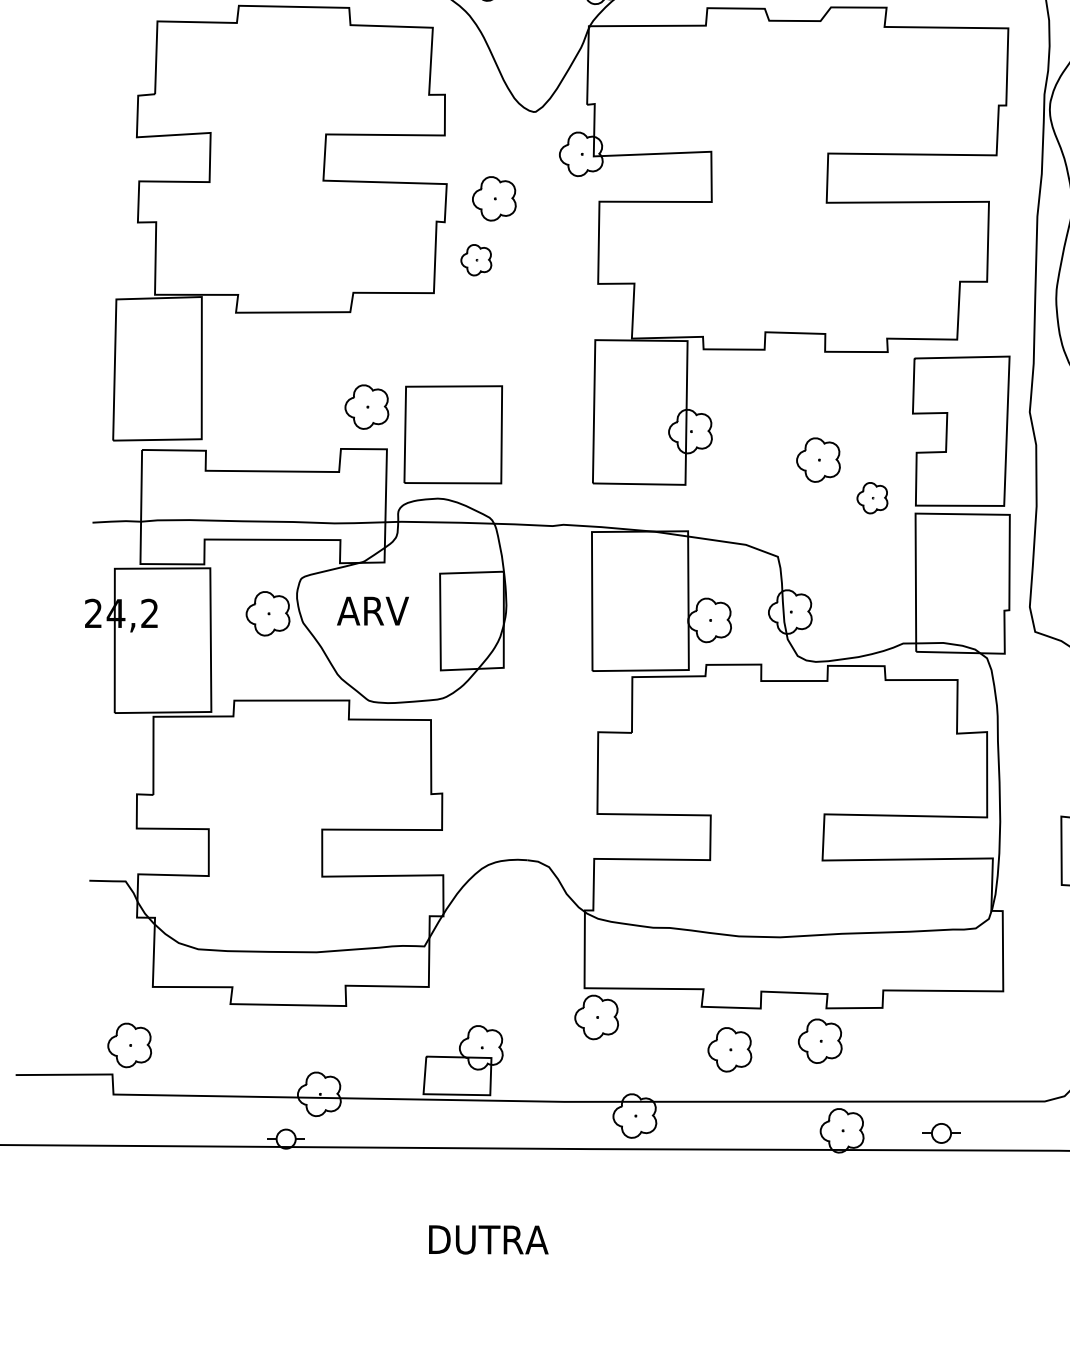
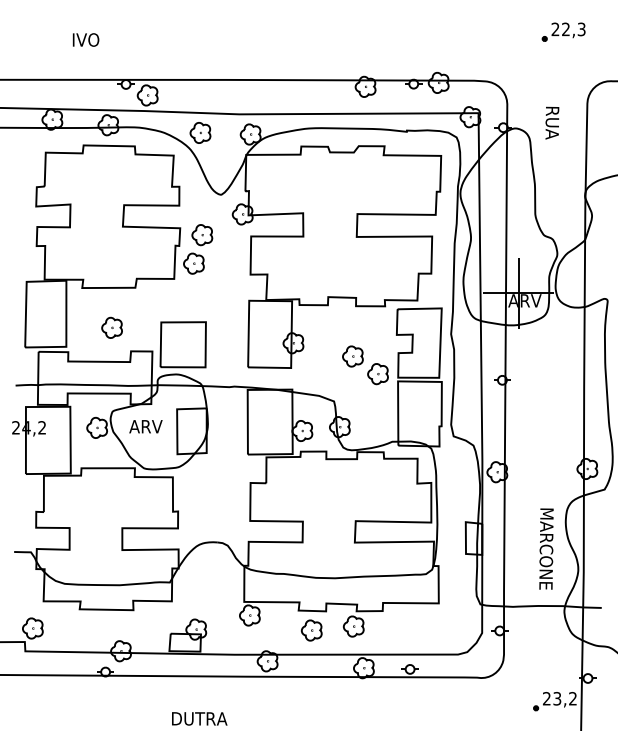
part: (475, 259) -> (193, 263), size x1.43
part: (365, 406) -> (111, 327), moved
part: (871, 498) -> (377, 374), size x1.43

